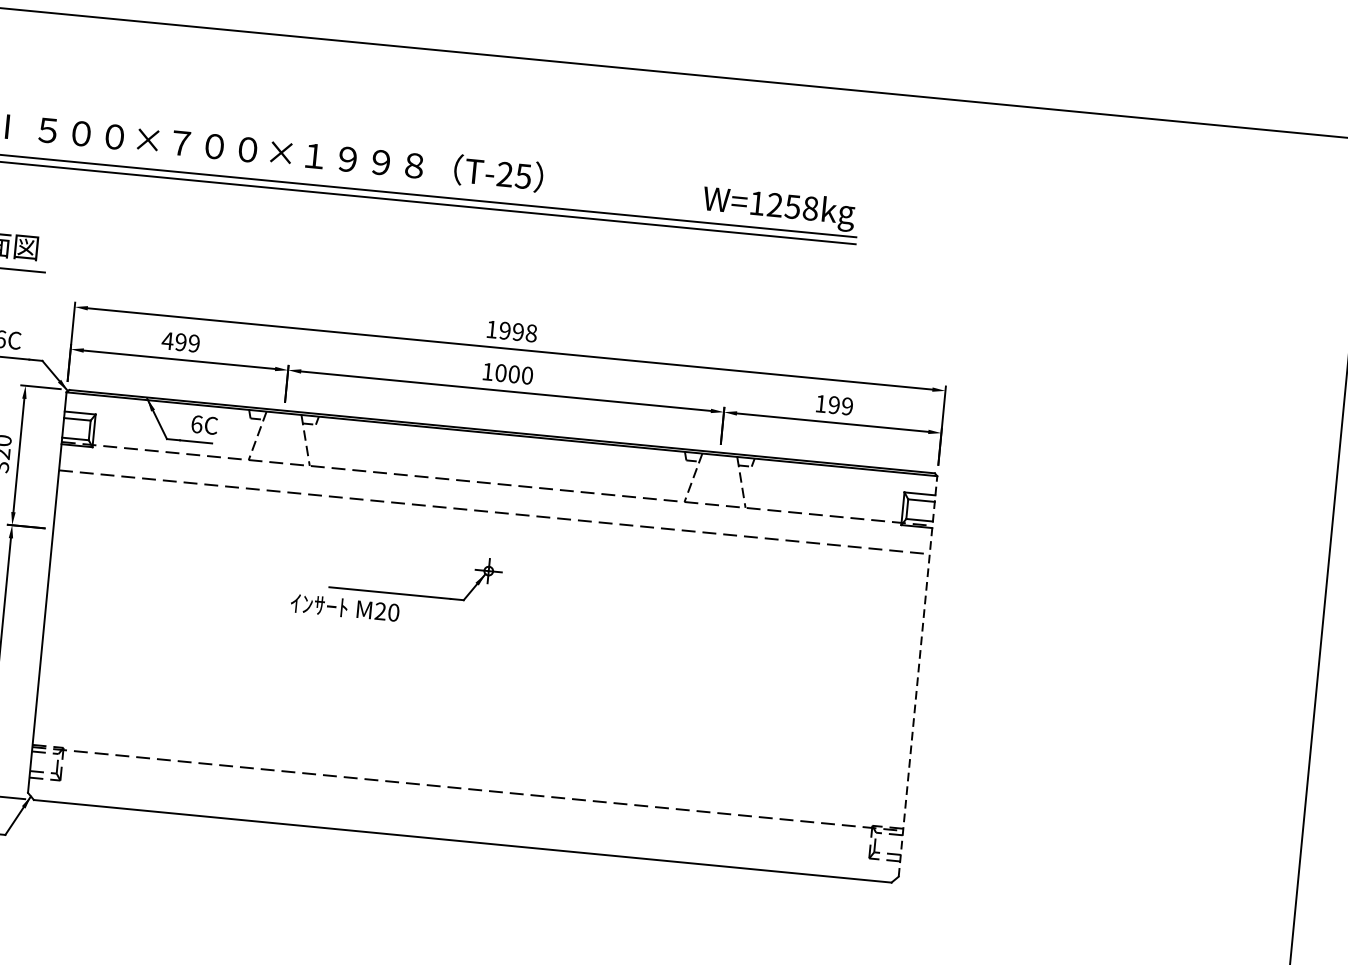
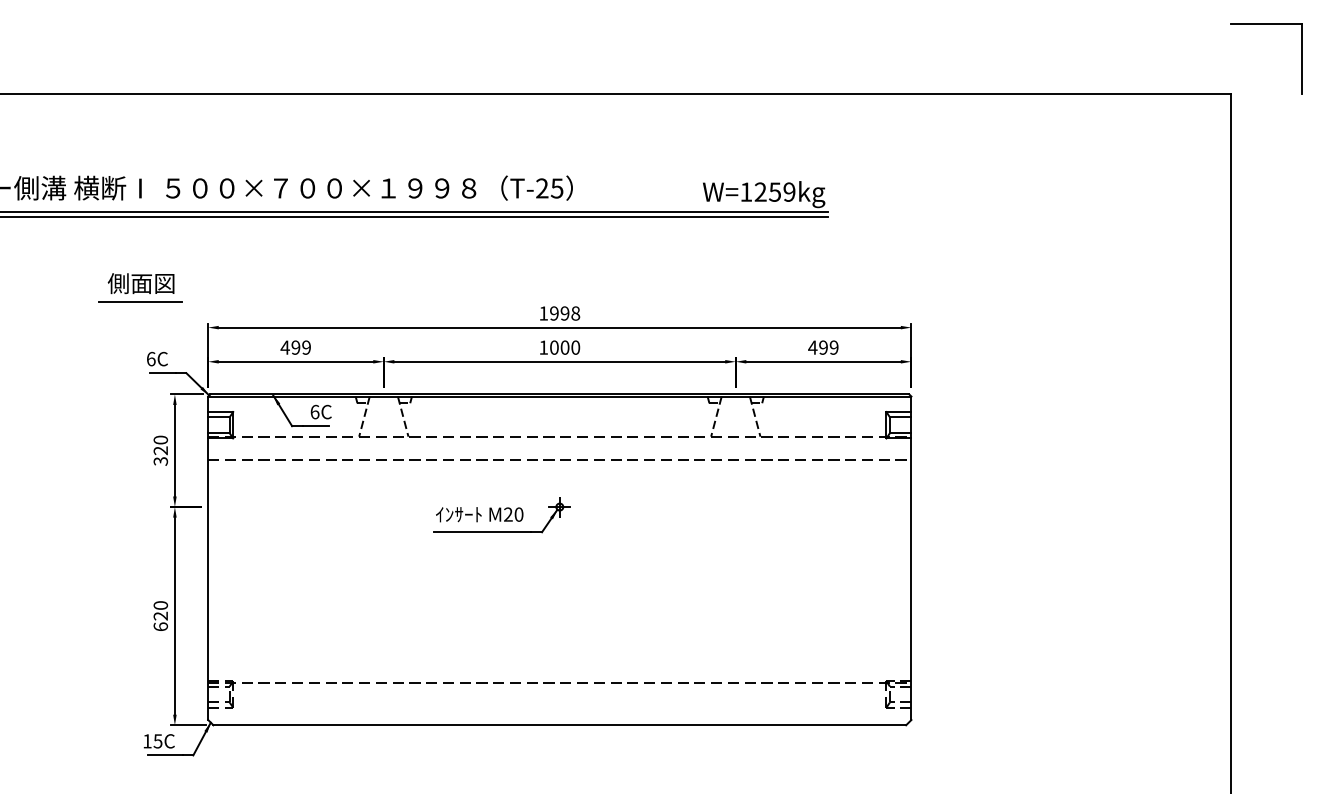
text: (810, 207) -> (789, 191), W=1258kg -> W=1259kg
text: (820, 403) -> (812, 347), 199 -> 499
text: (344, 607) -> (479, 514), moved
line: (918, 676) -> (911, 558), dashed -> solid

